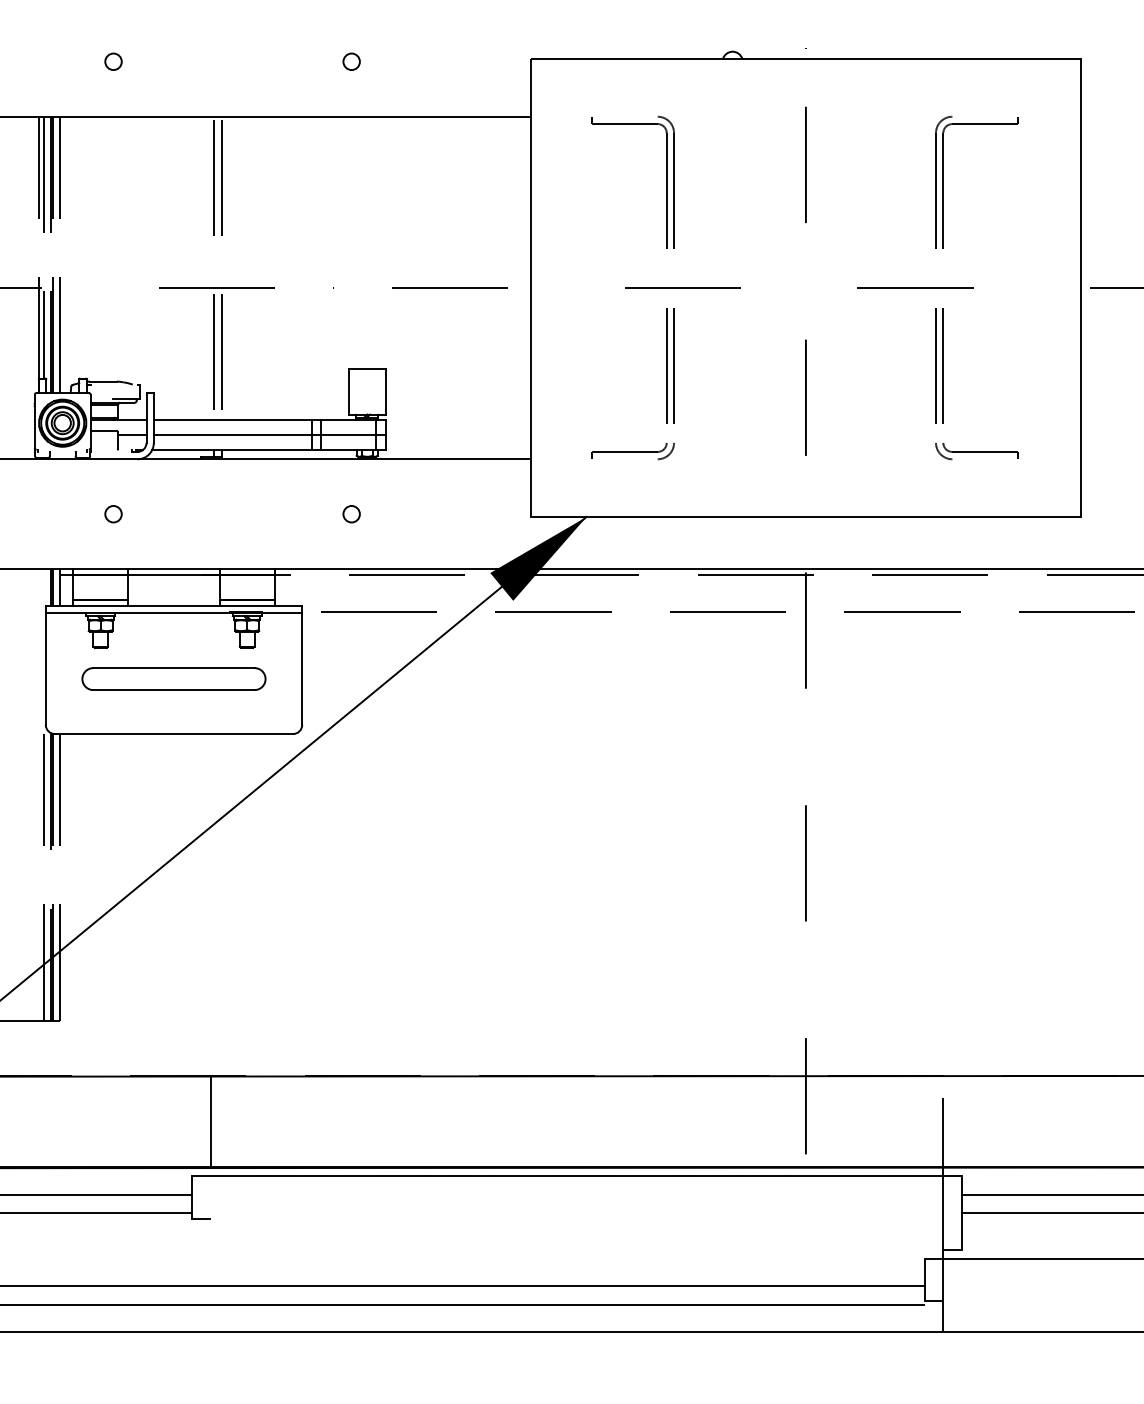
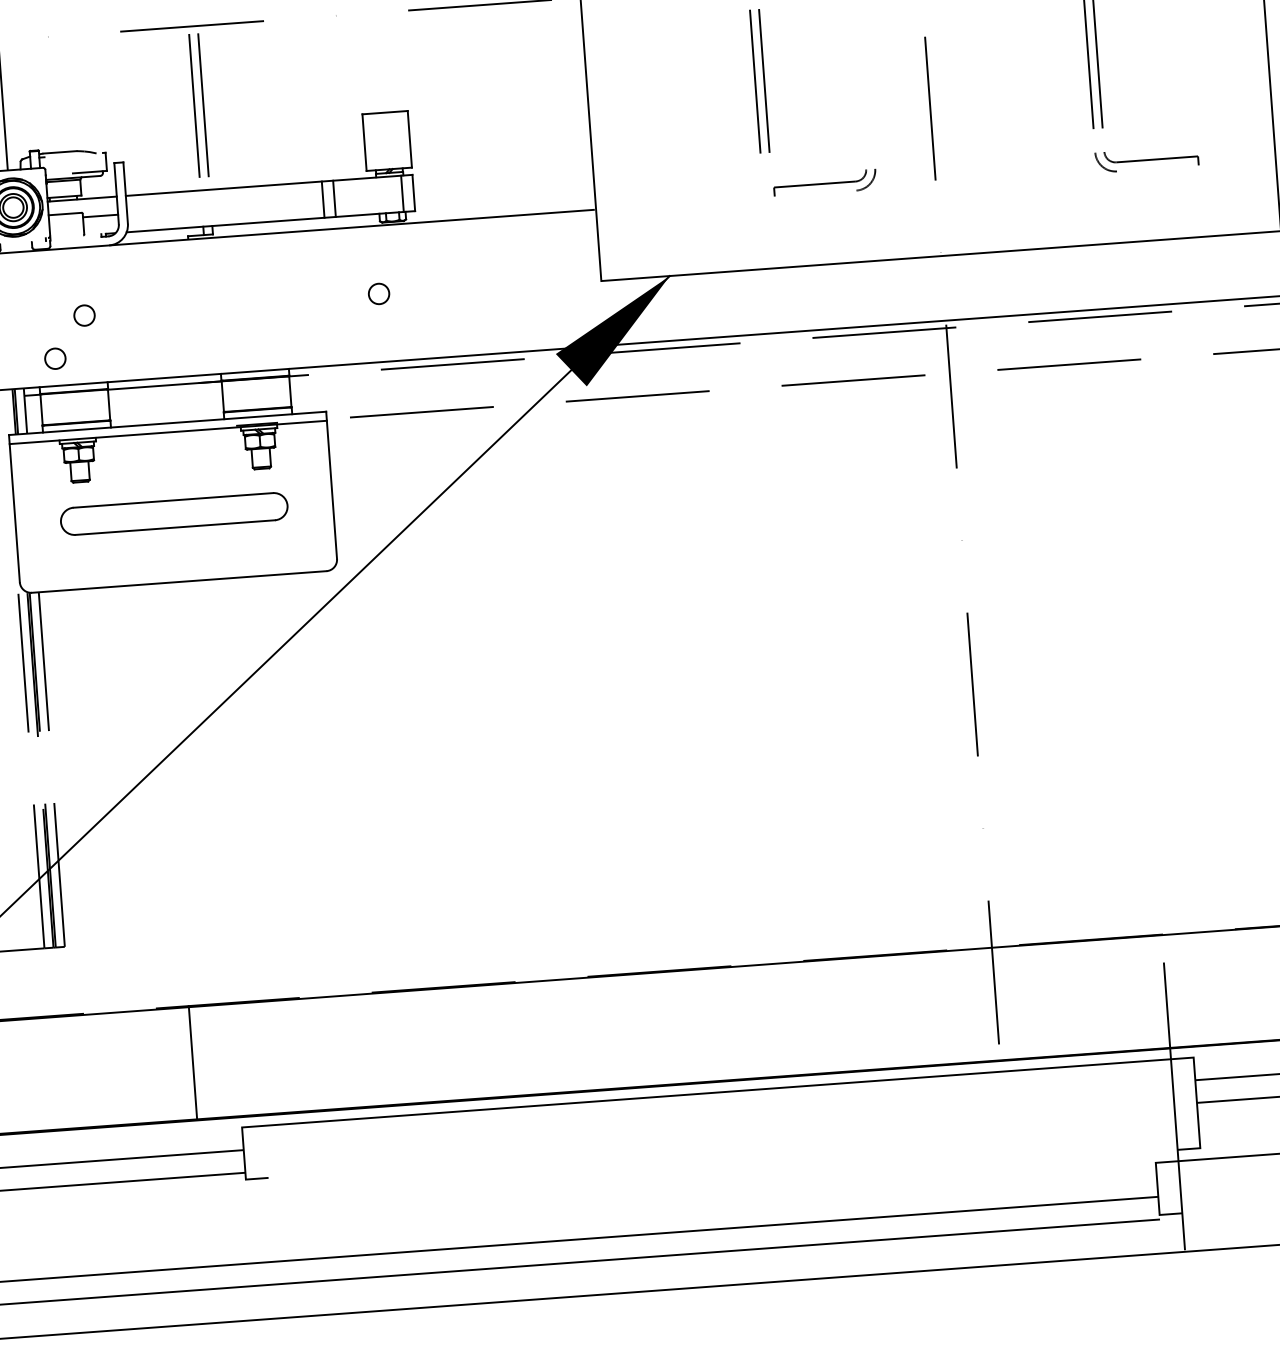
line: (269, 435) -> (270, 204), removed
part: (632, 451) -> (824, 183), moved
circle: (87, 547) -> (55, 359), added
line: (210, 1121) -> (192, 1062), moved

